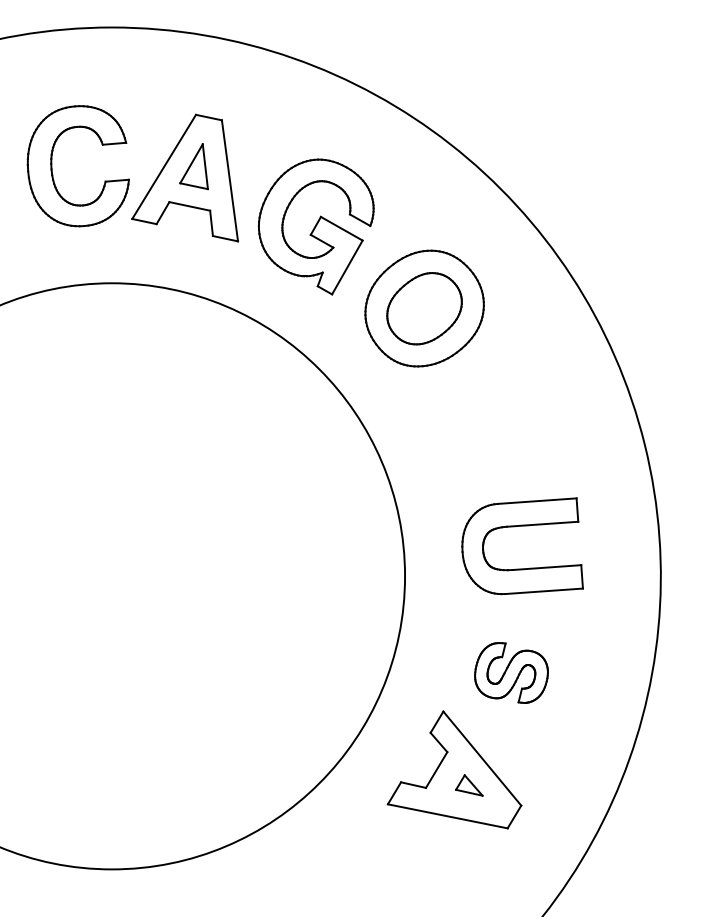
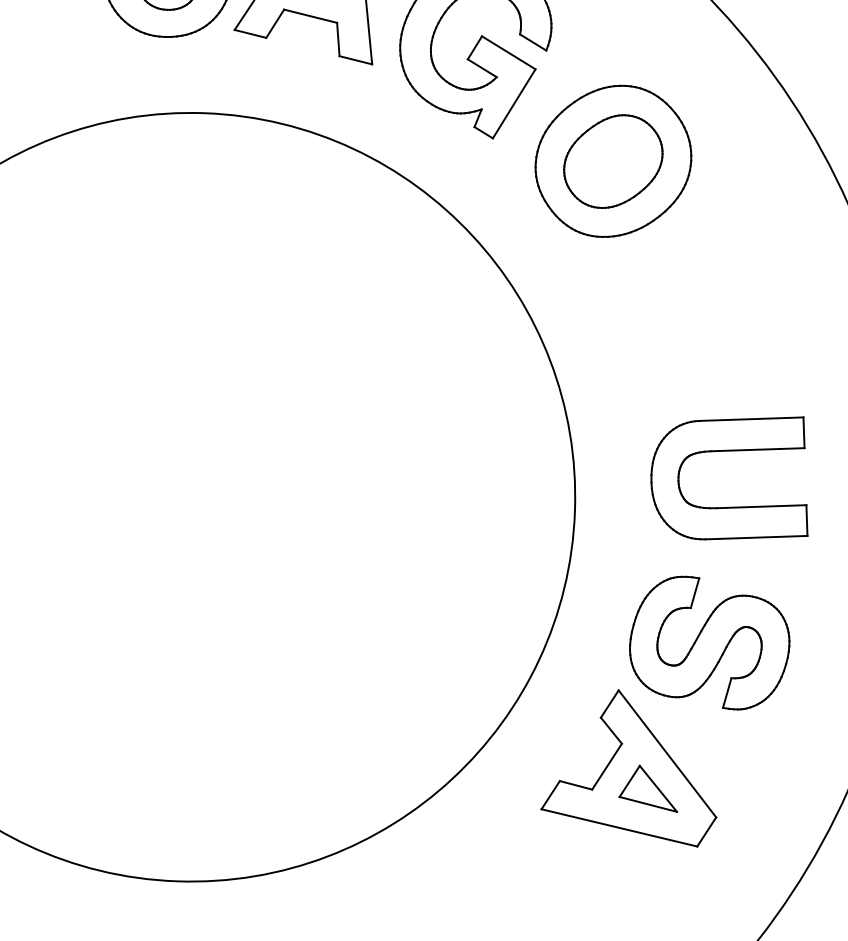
part: (511, 672) -> (709, 642), size x1.67
part: (469, 785) -> (649, 788), size x1.67

